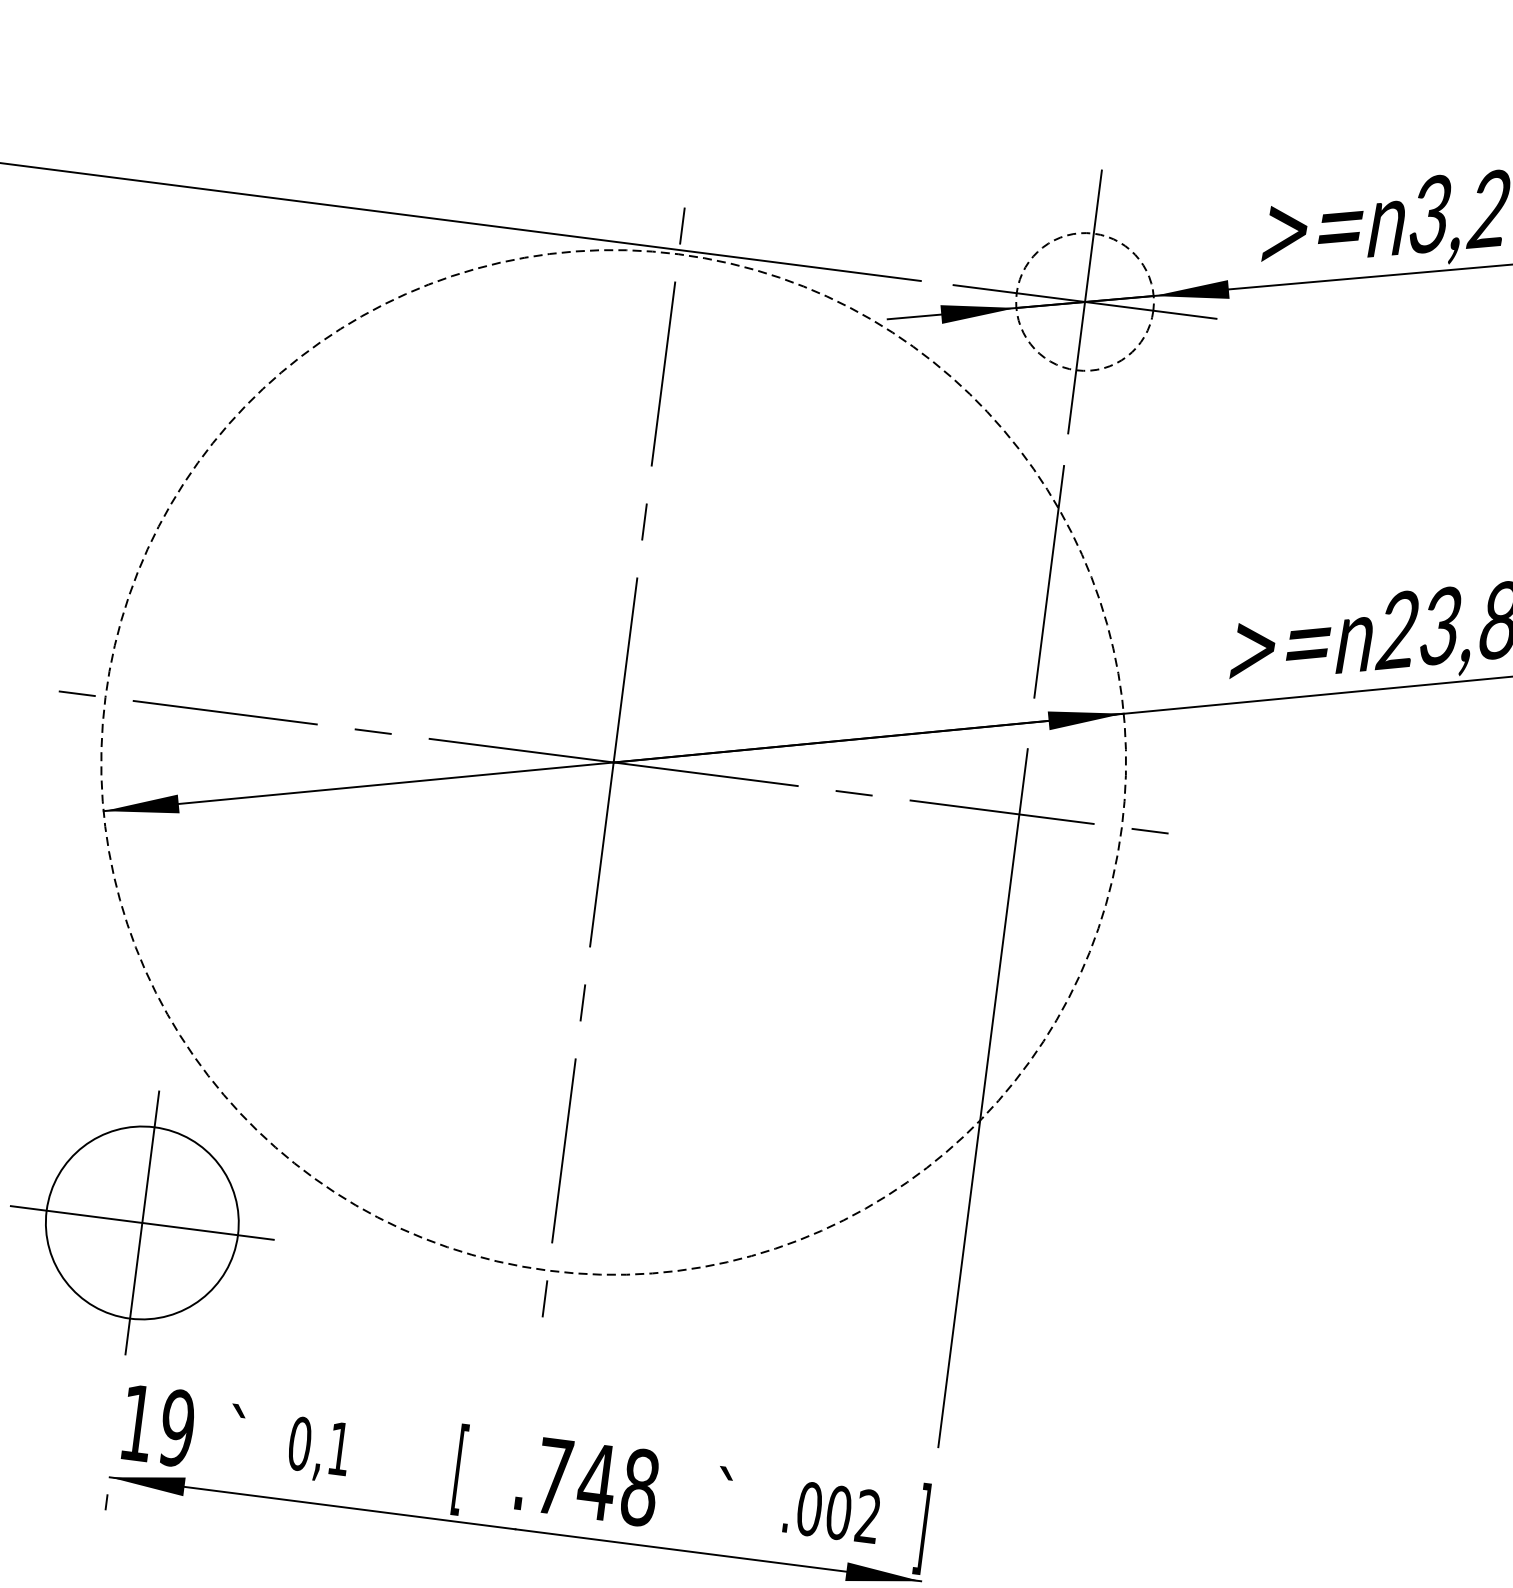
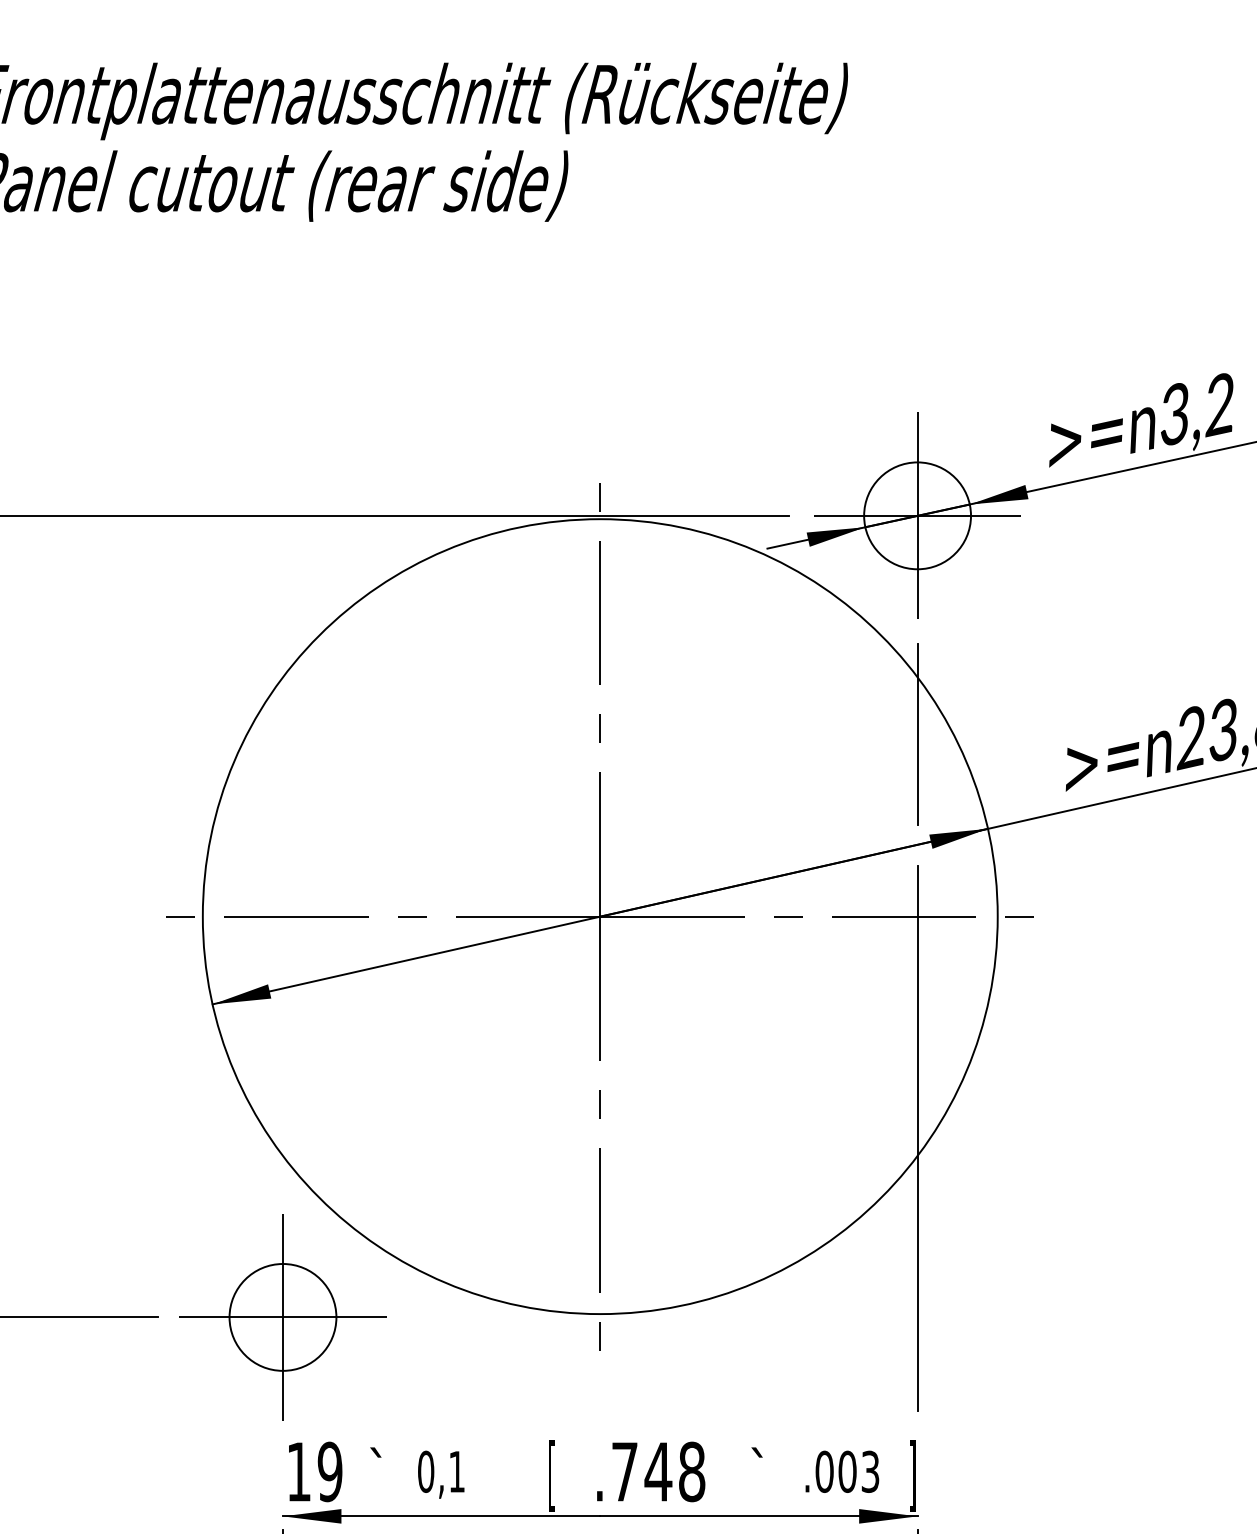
circle: (1085, 301) -> (917, 515), dashed -> solid
circle: (612, 762) -> (599, 916), dashed -> solid
circle: (141, 1221) -> (282, 1316), size x0.71
text: (868, 1516) -> (870, 1471), .002 -> .003

